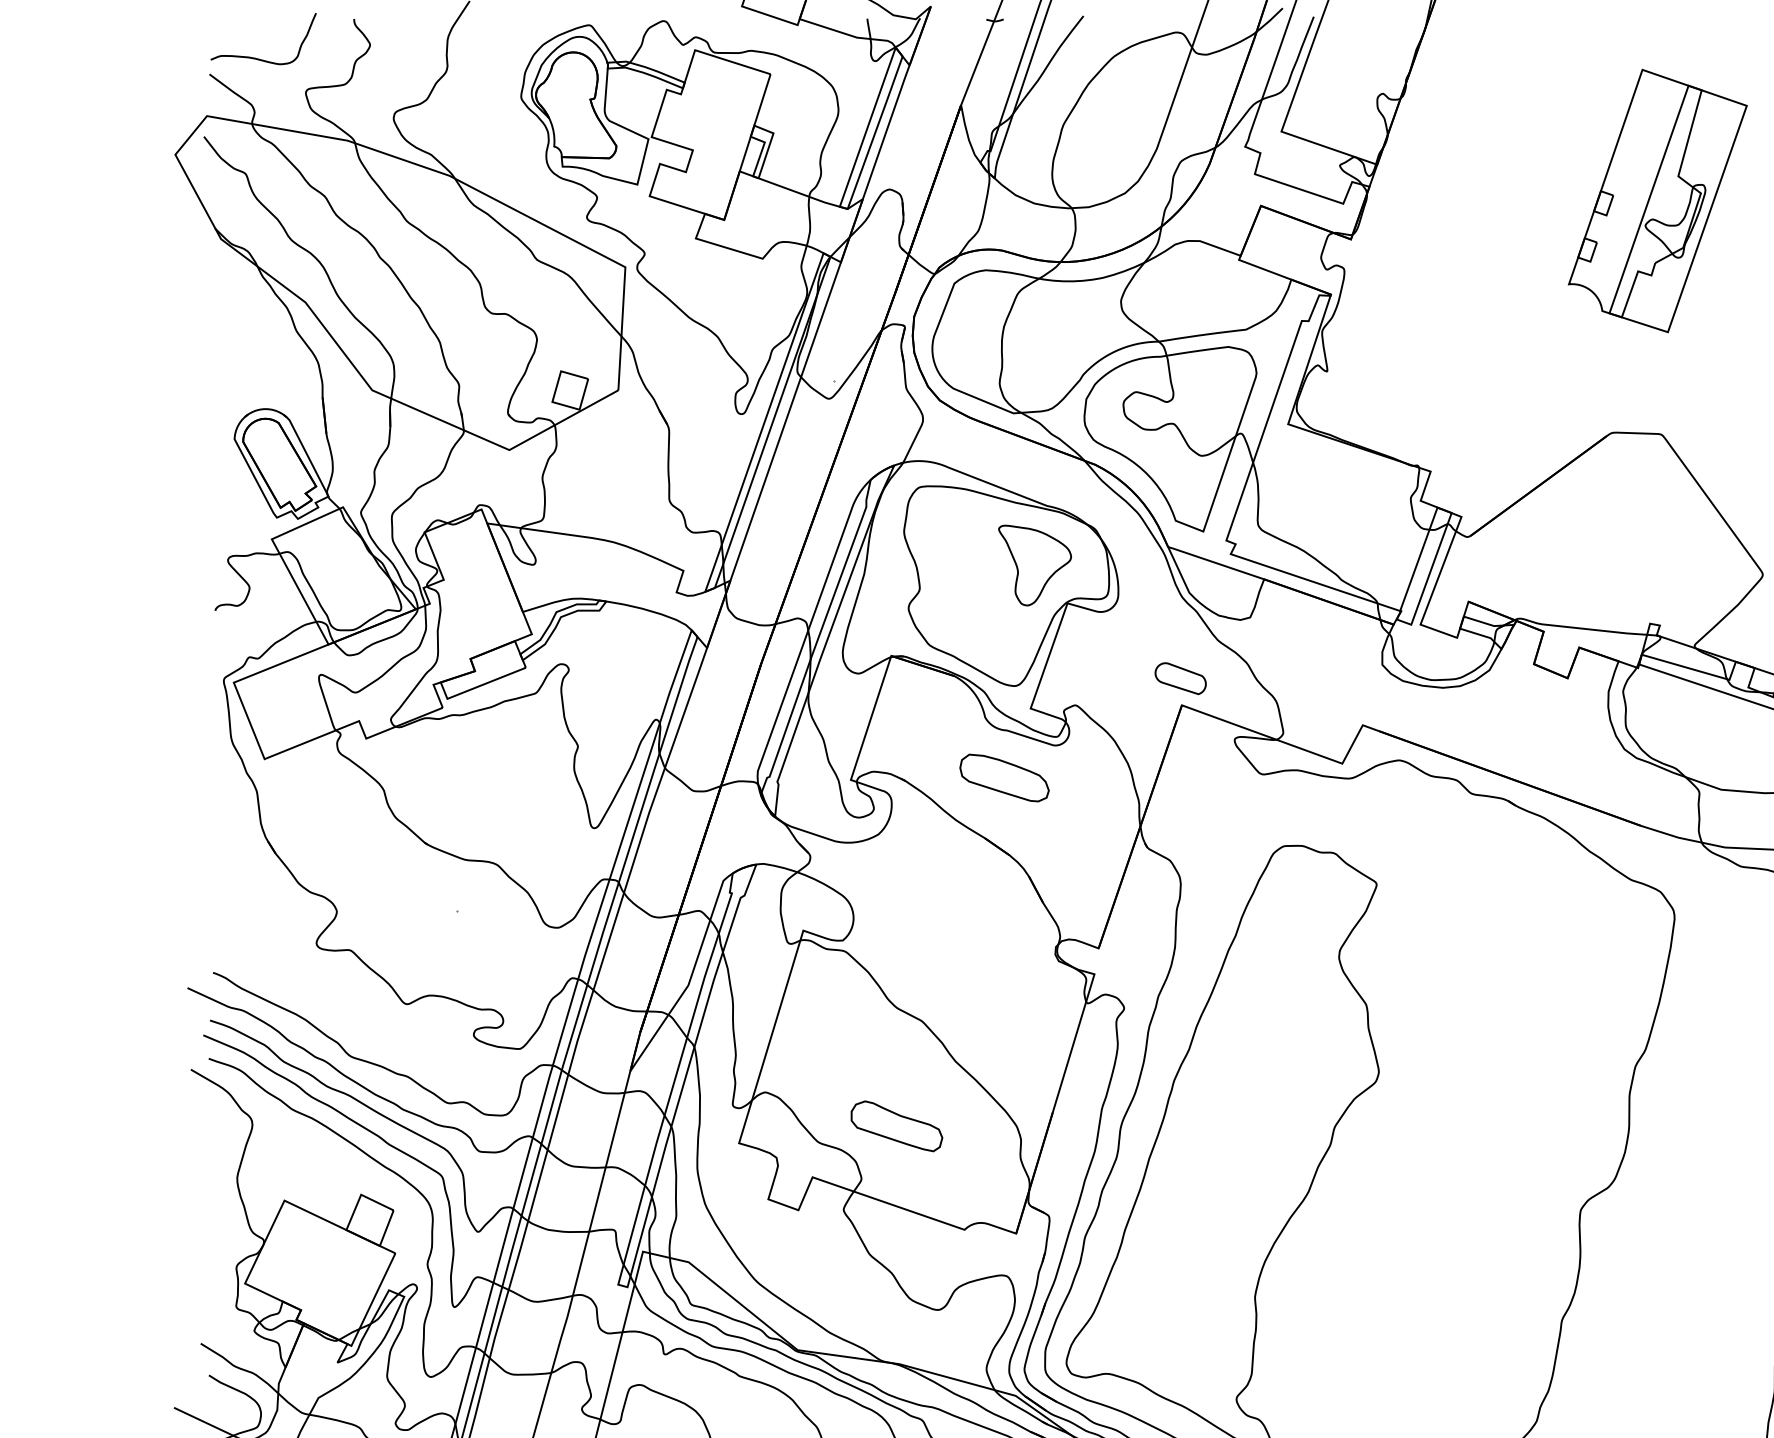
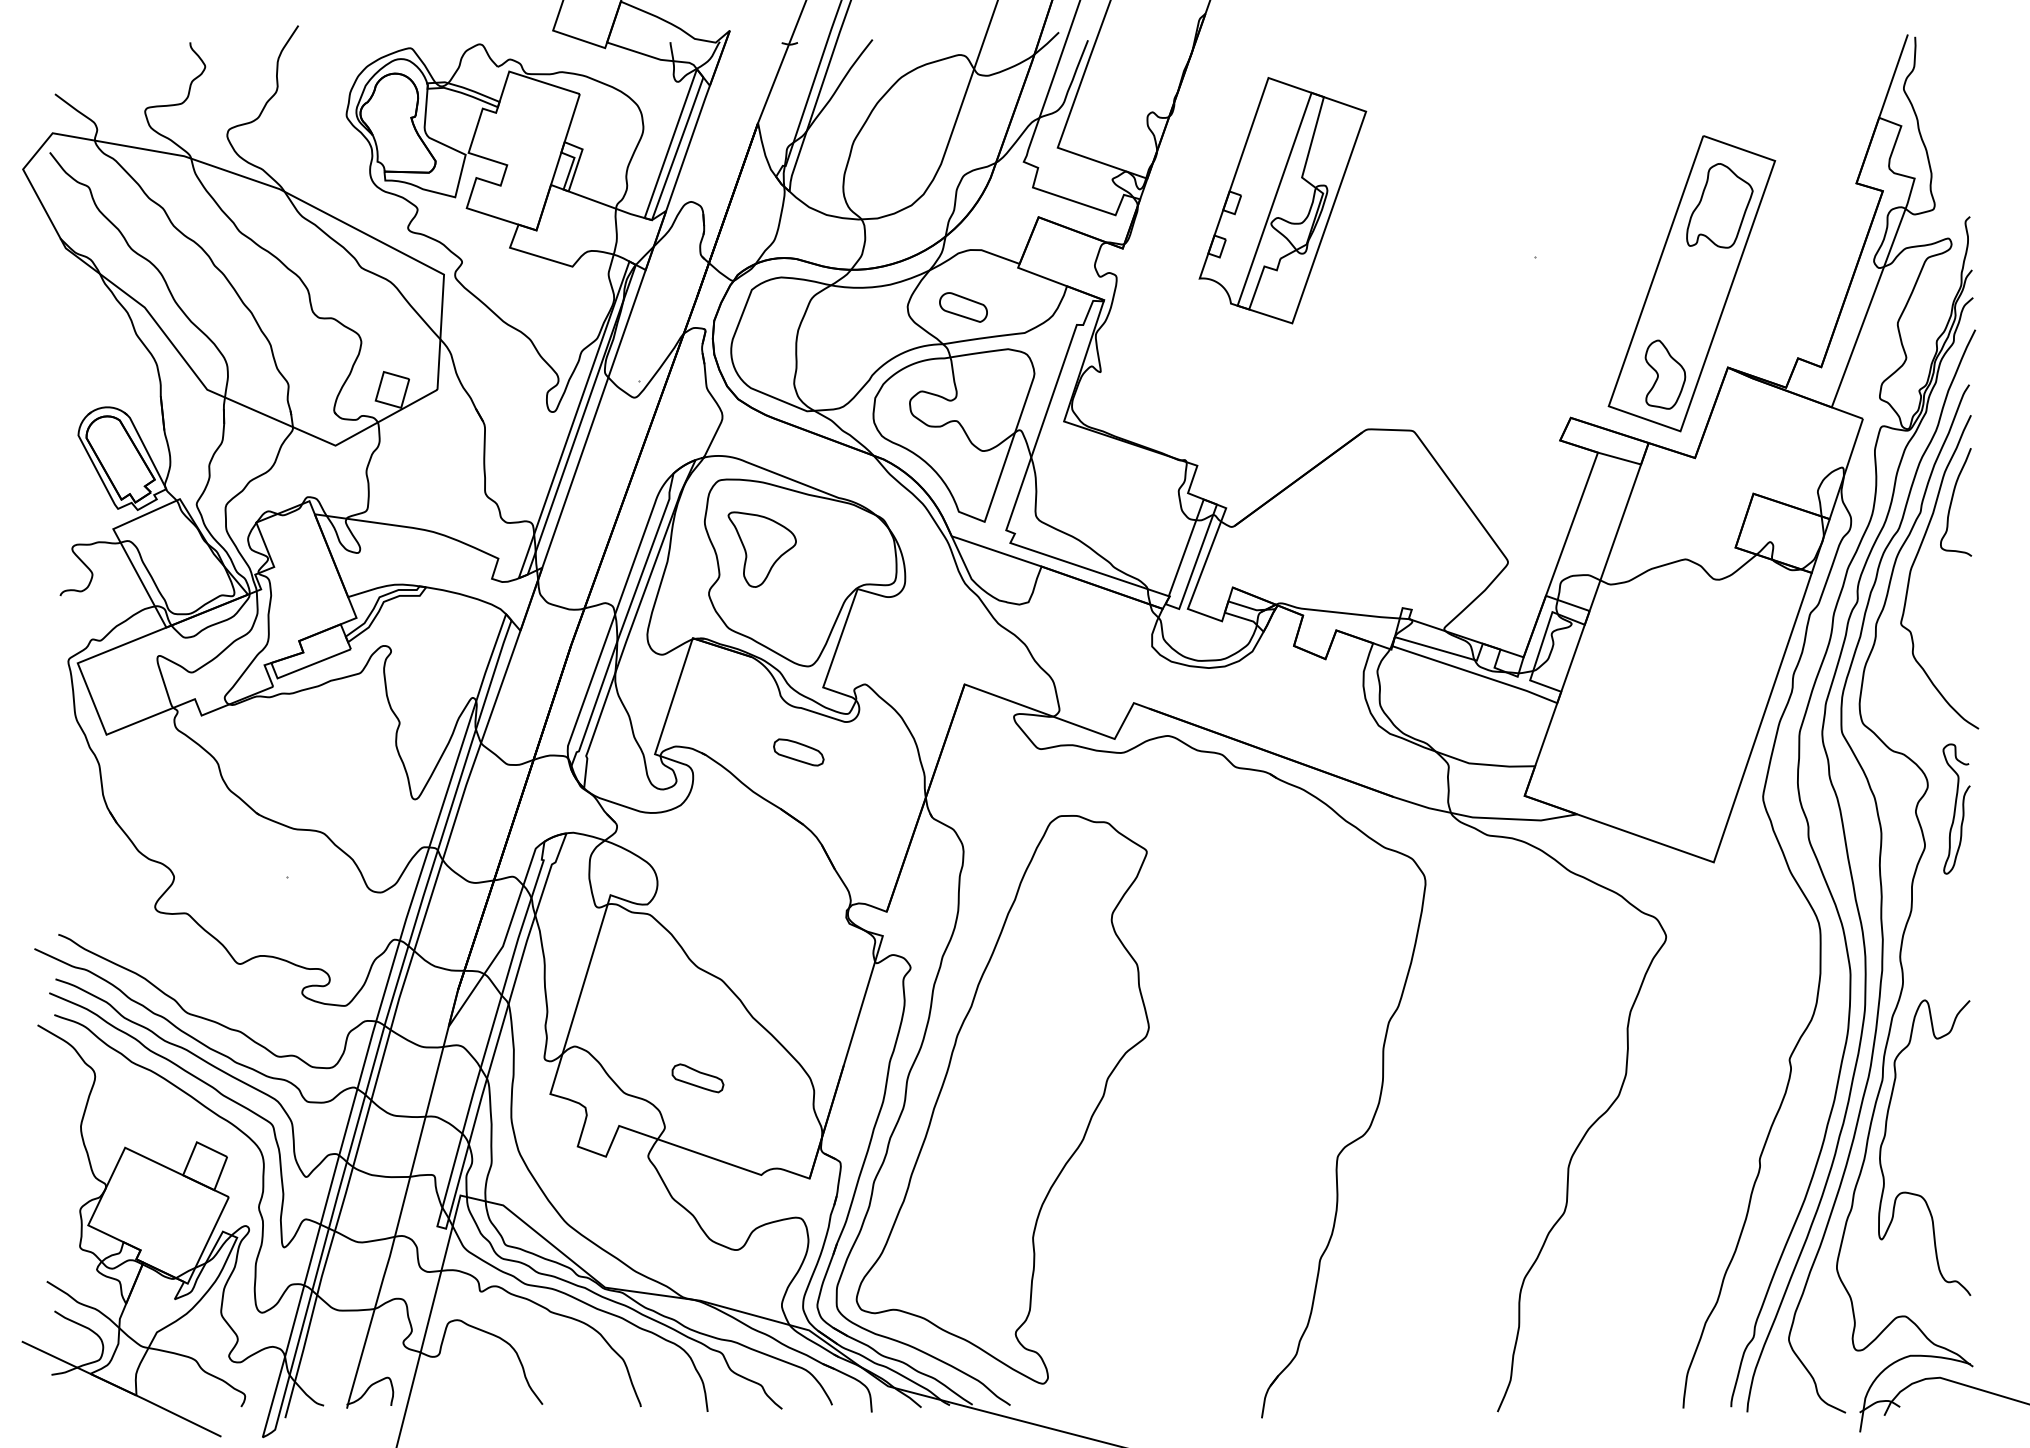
curve: (260, 58) -> (102, 79), removed
part: (1657, 200) -> (1282, 200), moved
part: (1034, 565) -> (761, 549), moved
part: (1180, 678) -> (963, 307), moved
part: (1004, 778) -> (798, 752), size x0.6
part: (896, 1126) -> (697, 1078), size x0.6

